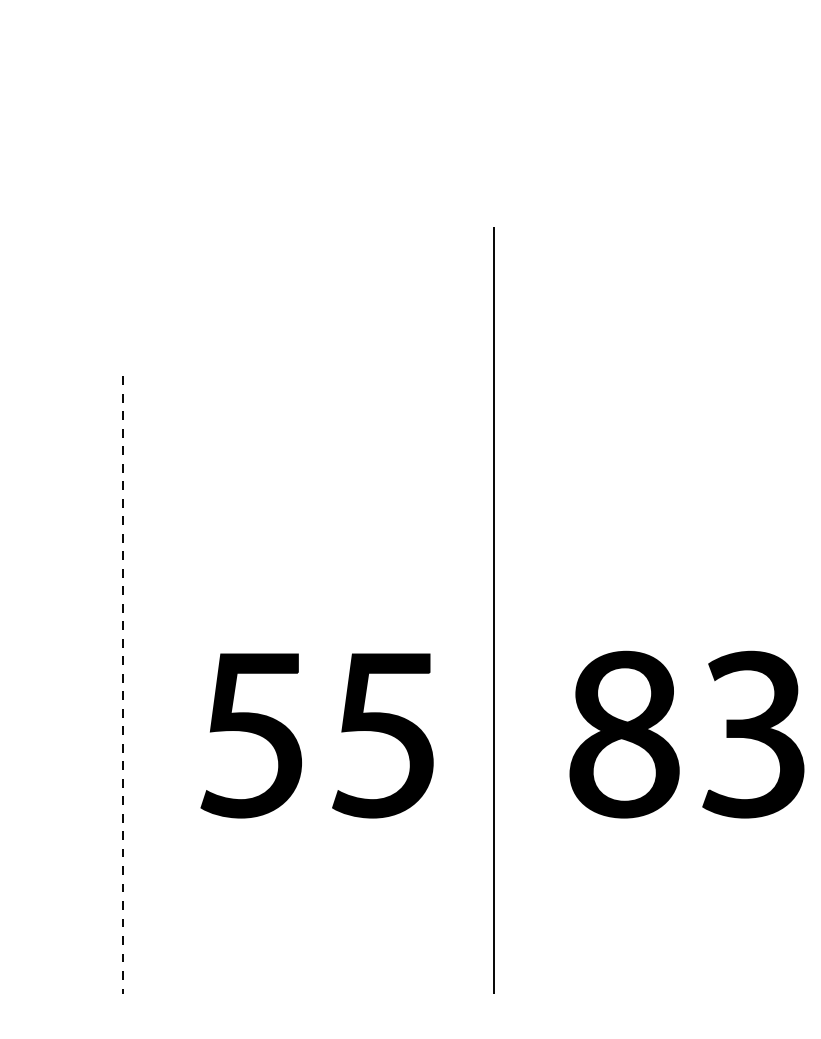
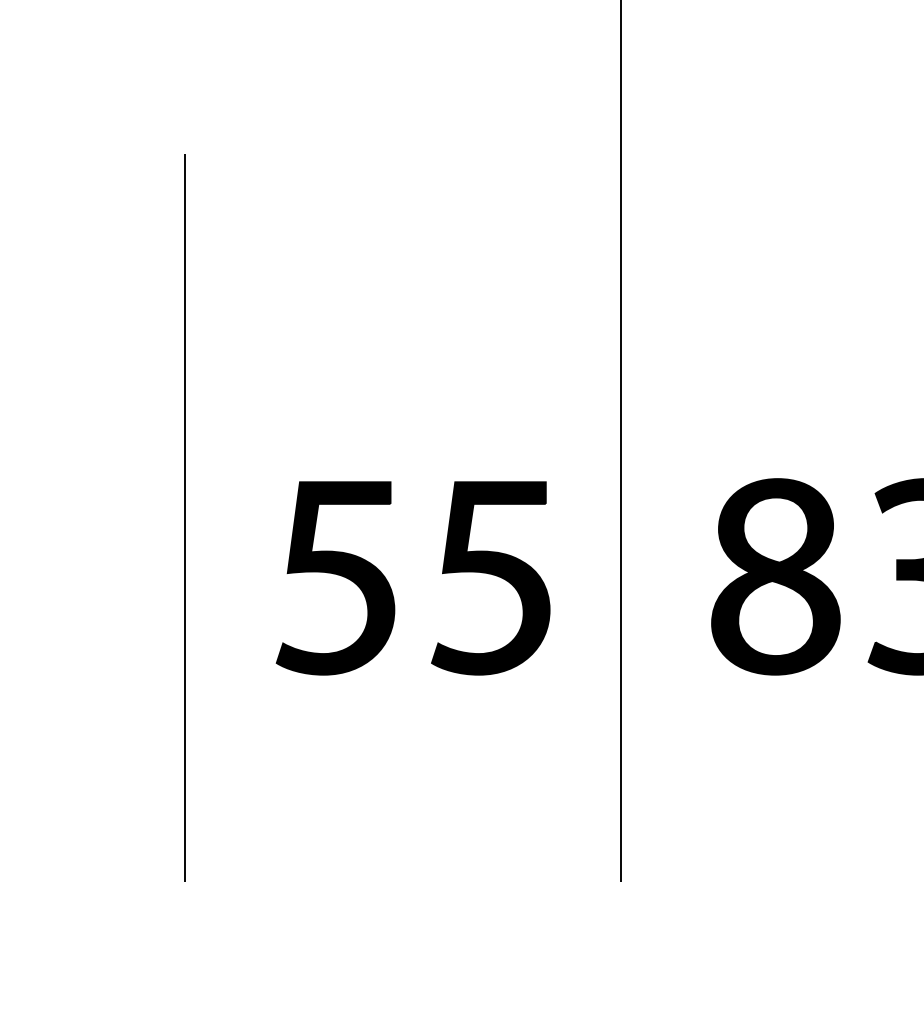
line: (123, 685) -> (184, 518), dashed -> solid

